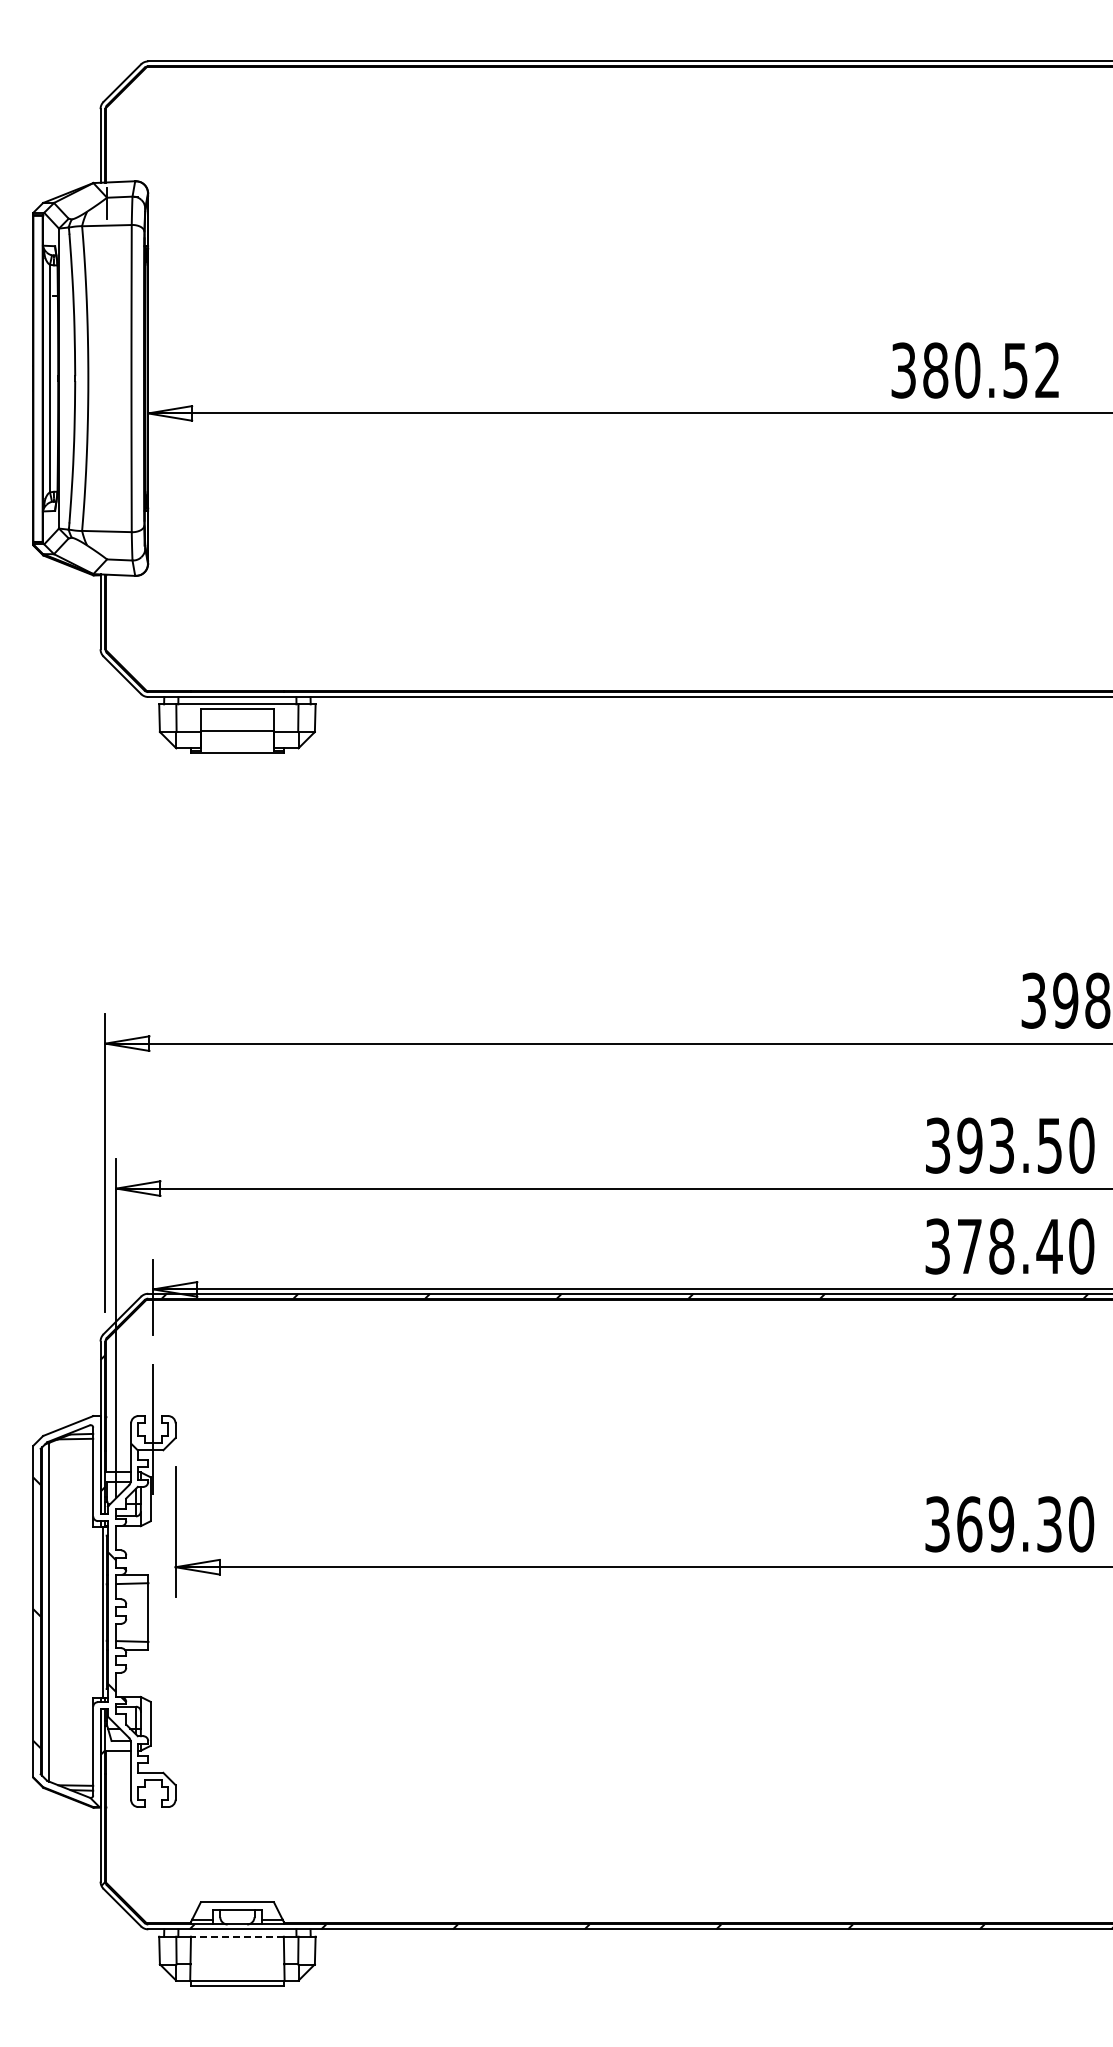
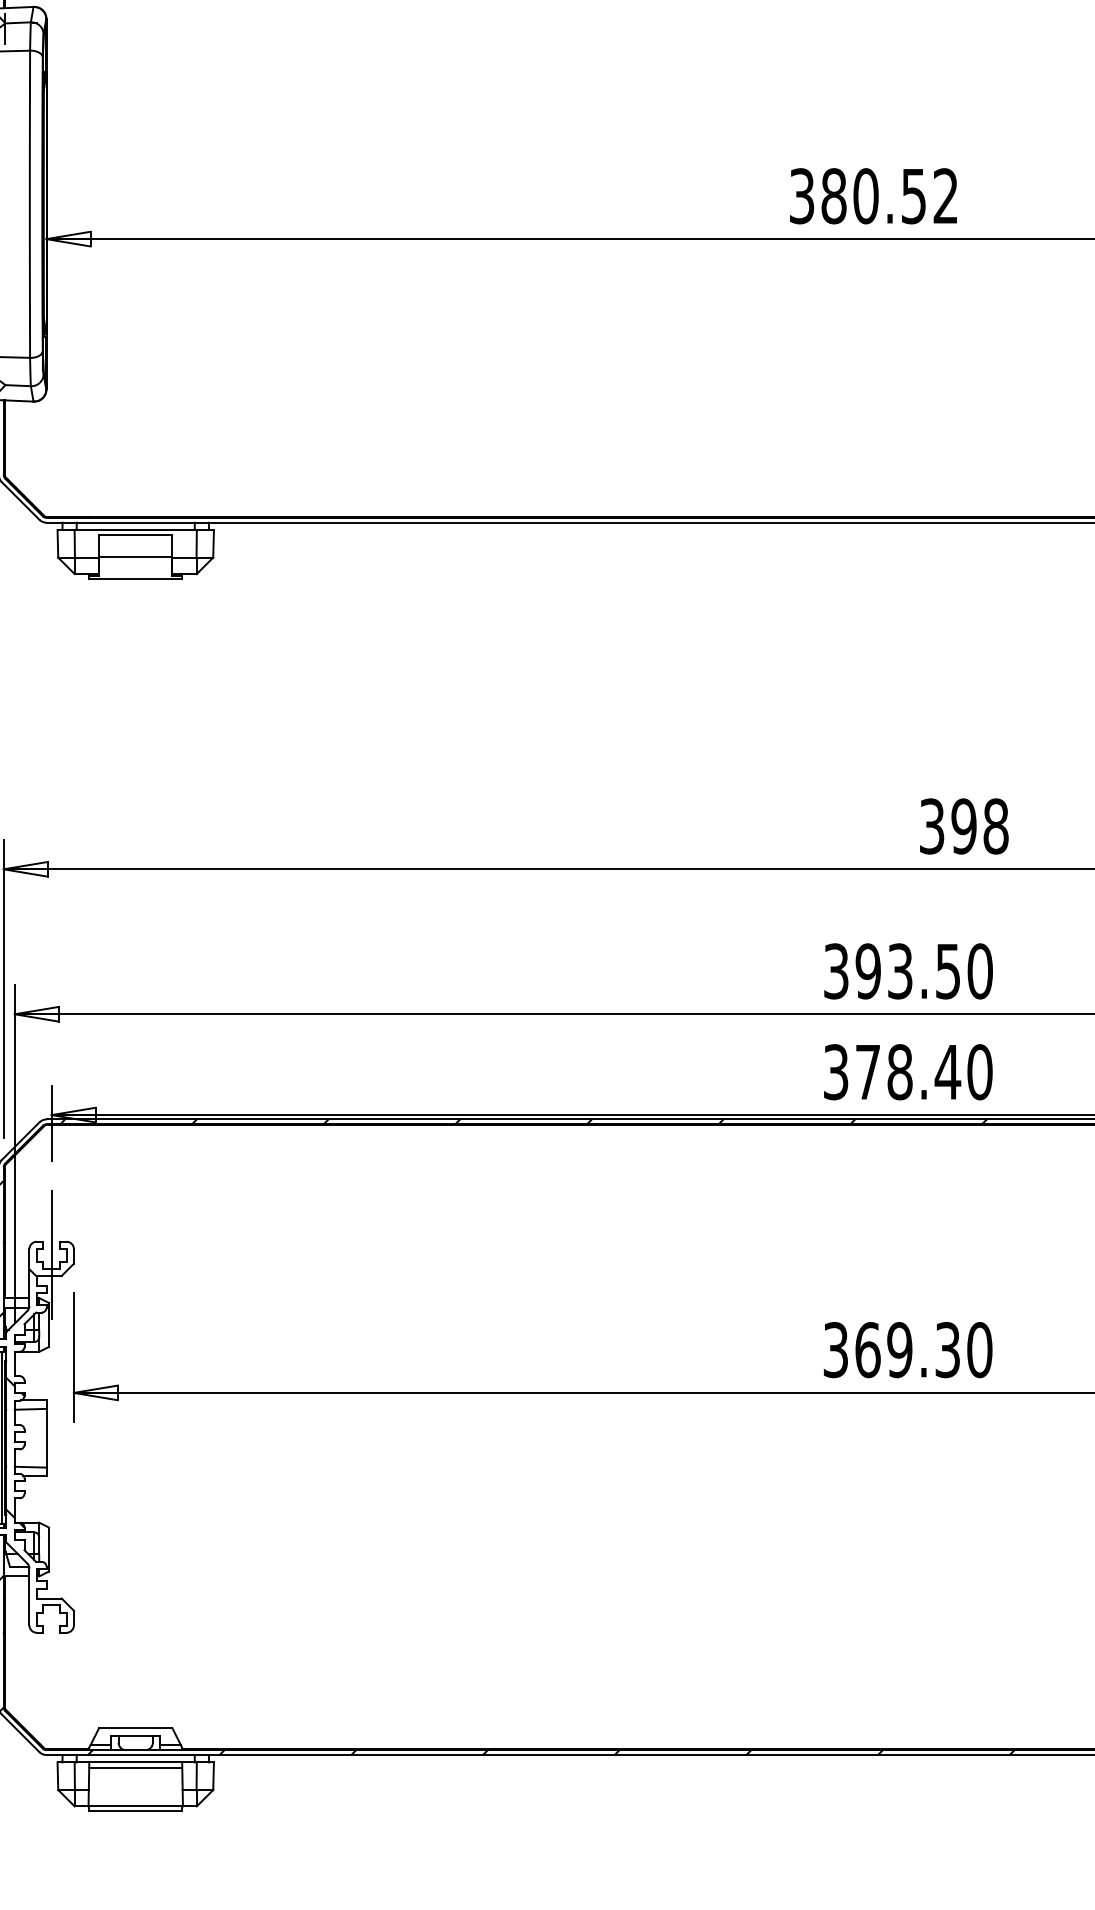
line: (236, 1936) -> (134, 1762), dashed -> solid
line: (236, 1942) -> (134, 1768), added

